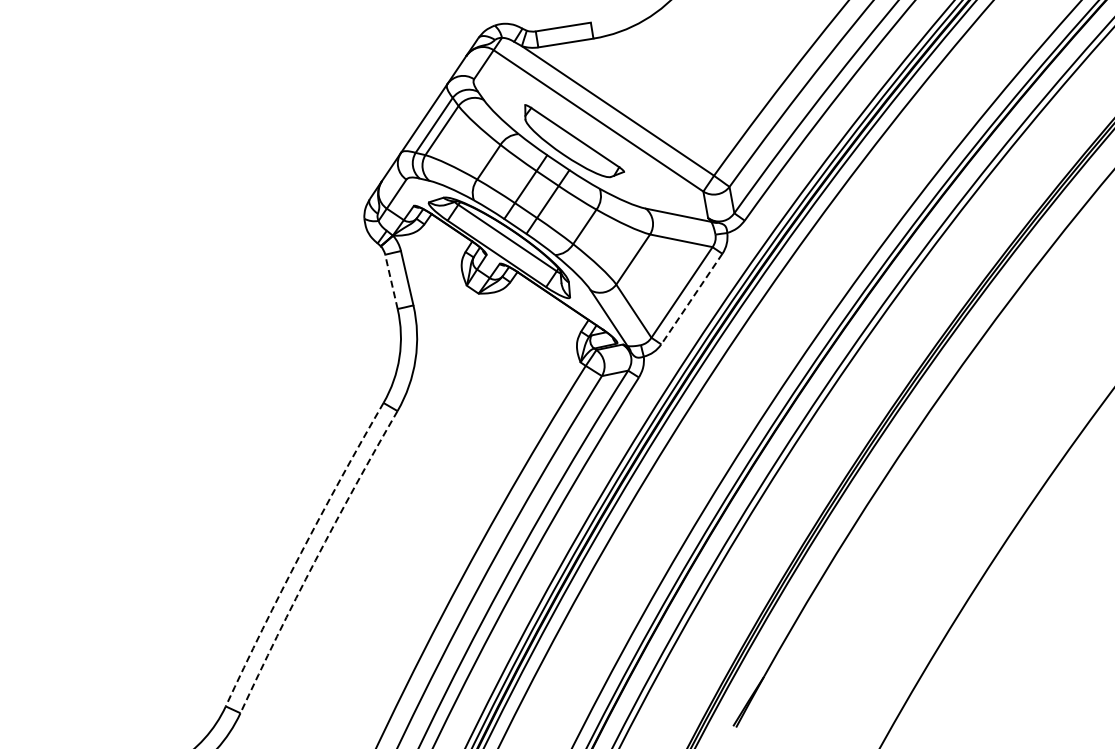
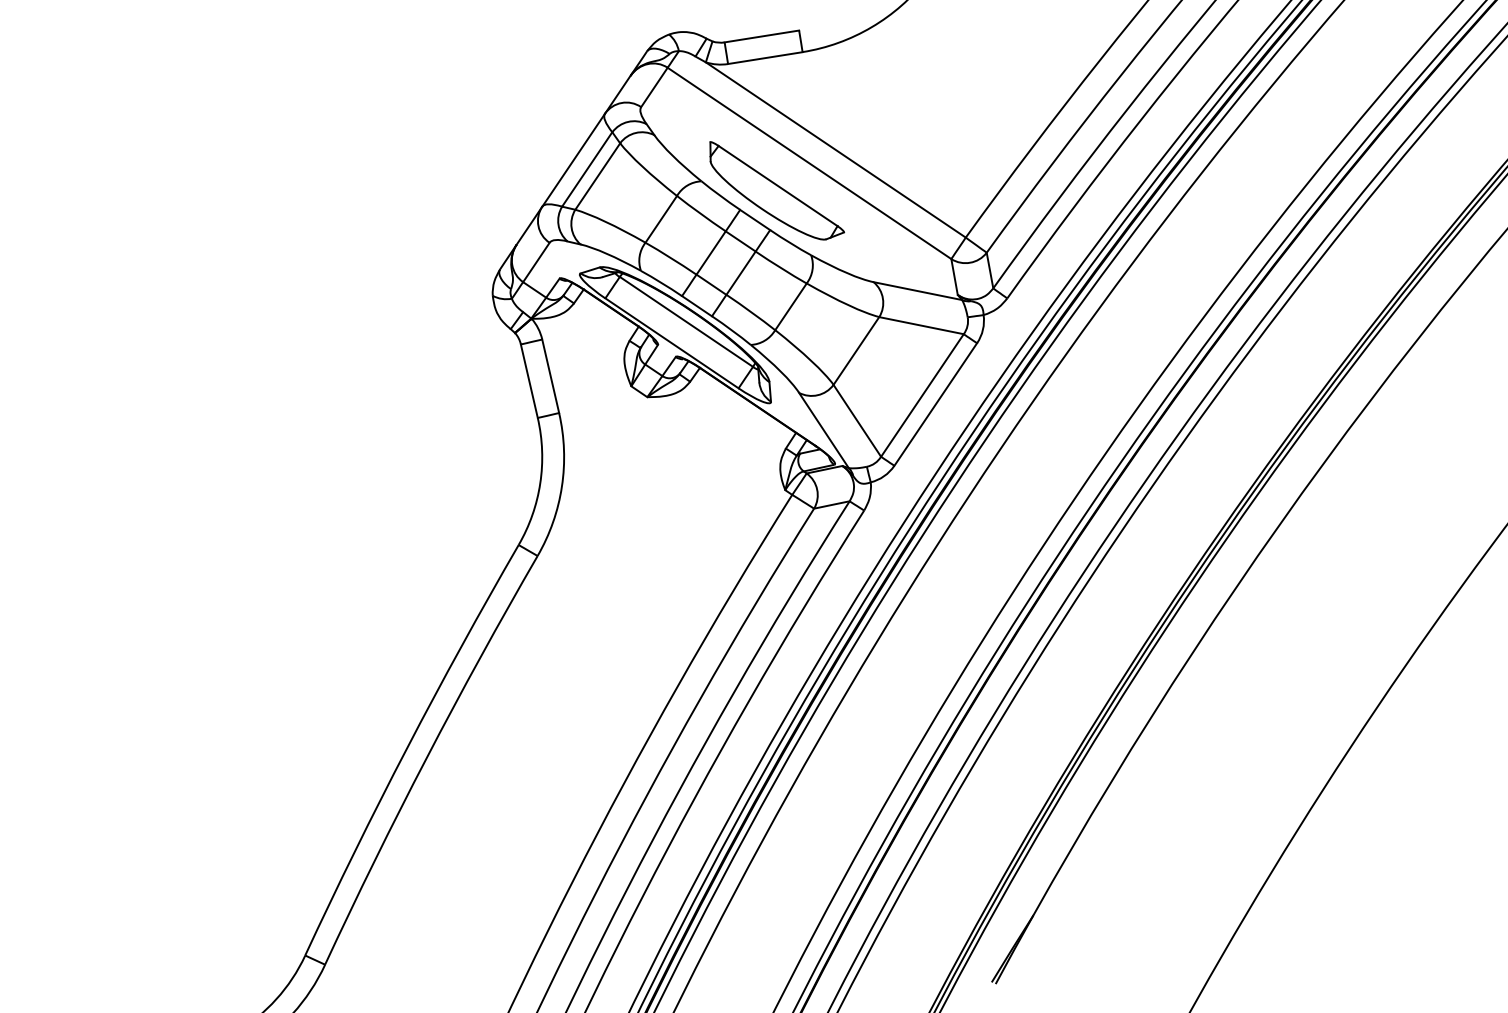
line: (391, 281) -> (529, 380), dashed -> solid
line: (691, 299) -> (935, 405), dashed -> solid
arc: (301, 552) -> (407, 747), dashed -> solid
arc: (315, 560) -> (426, 758), dashed -> solid

